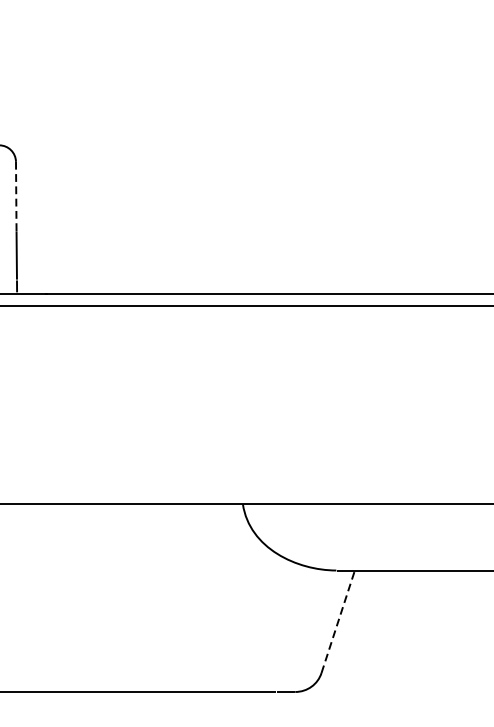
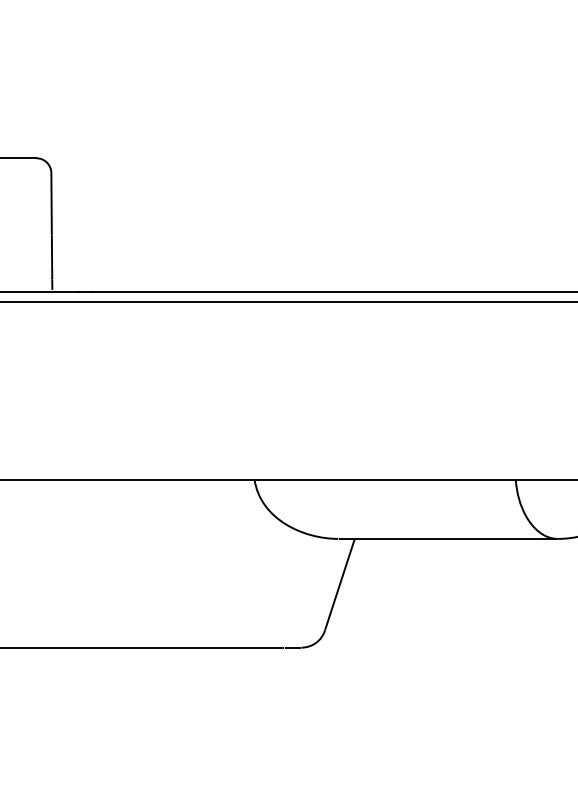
line: (16, 197) -> (51, 204), dashed -> solid
line: (338, 621) -> (340, 584), dashed -> solid

